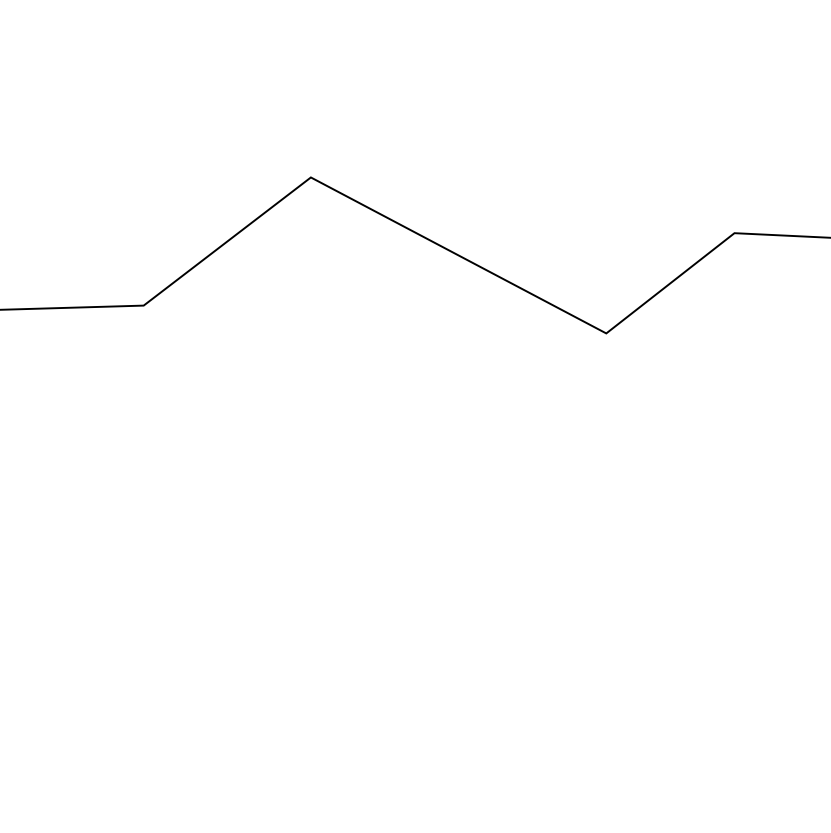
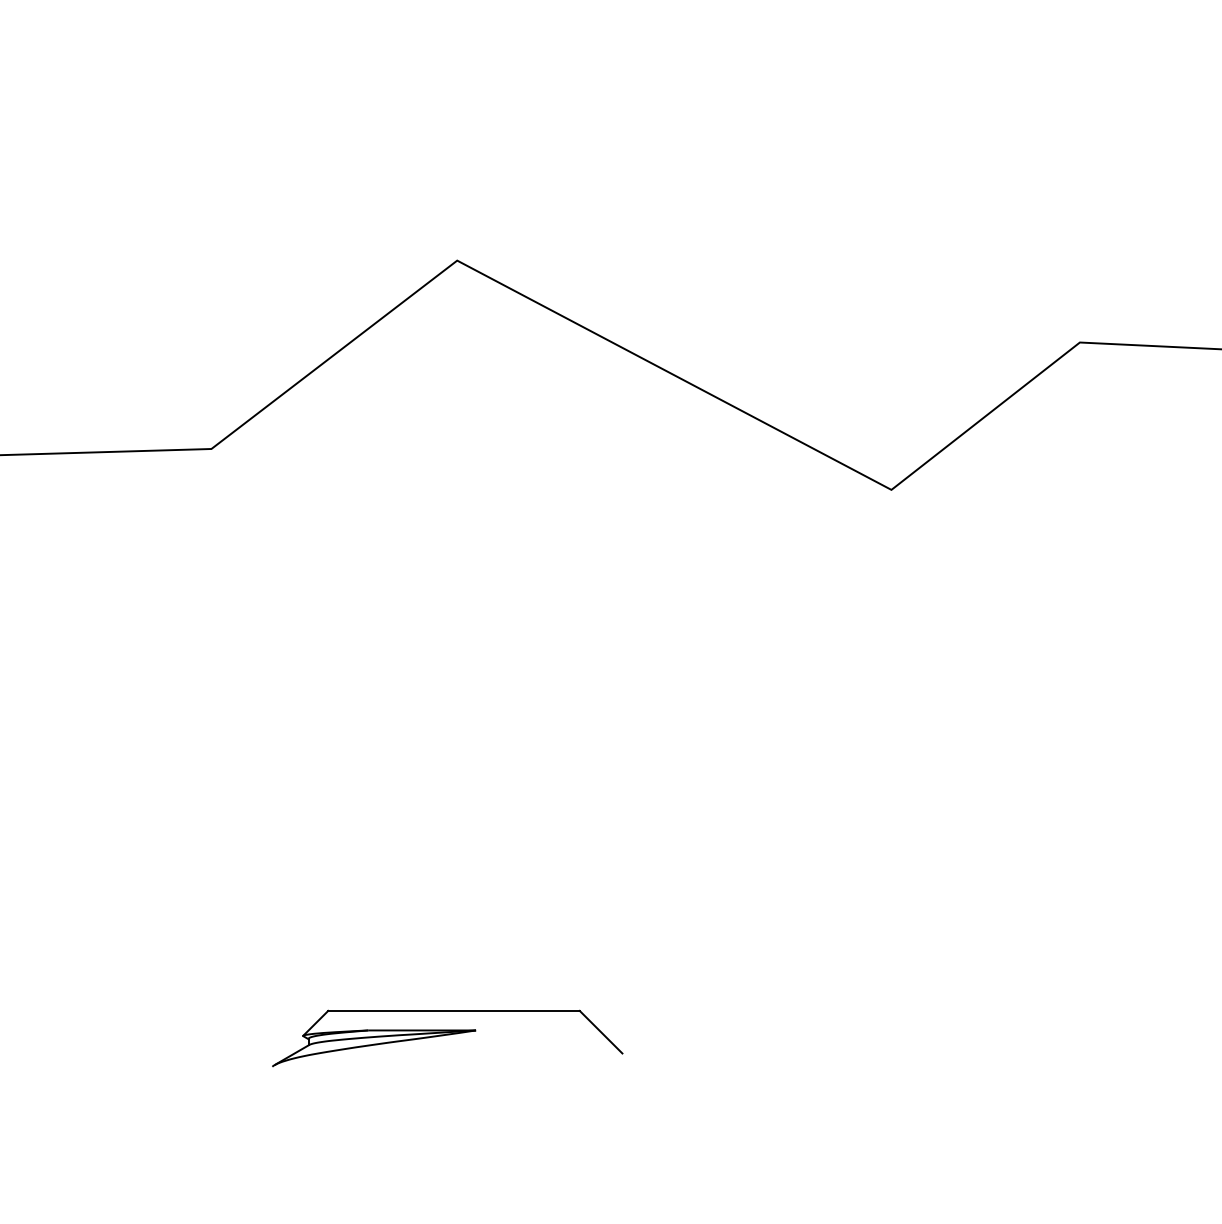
part: (304, 706) -> (447, 1038), added

